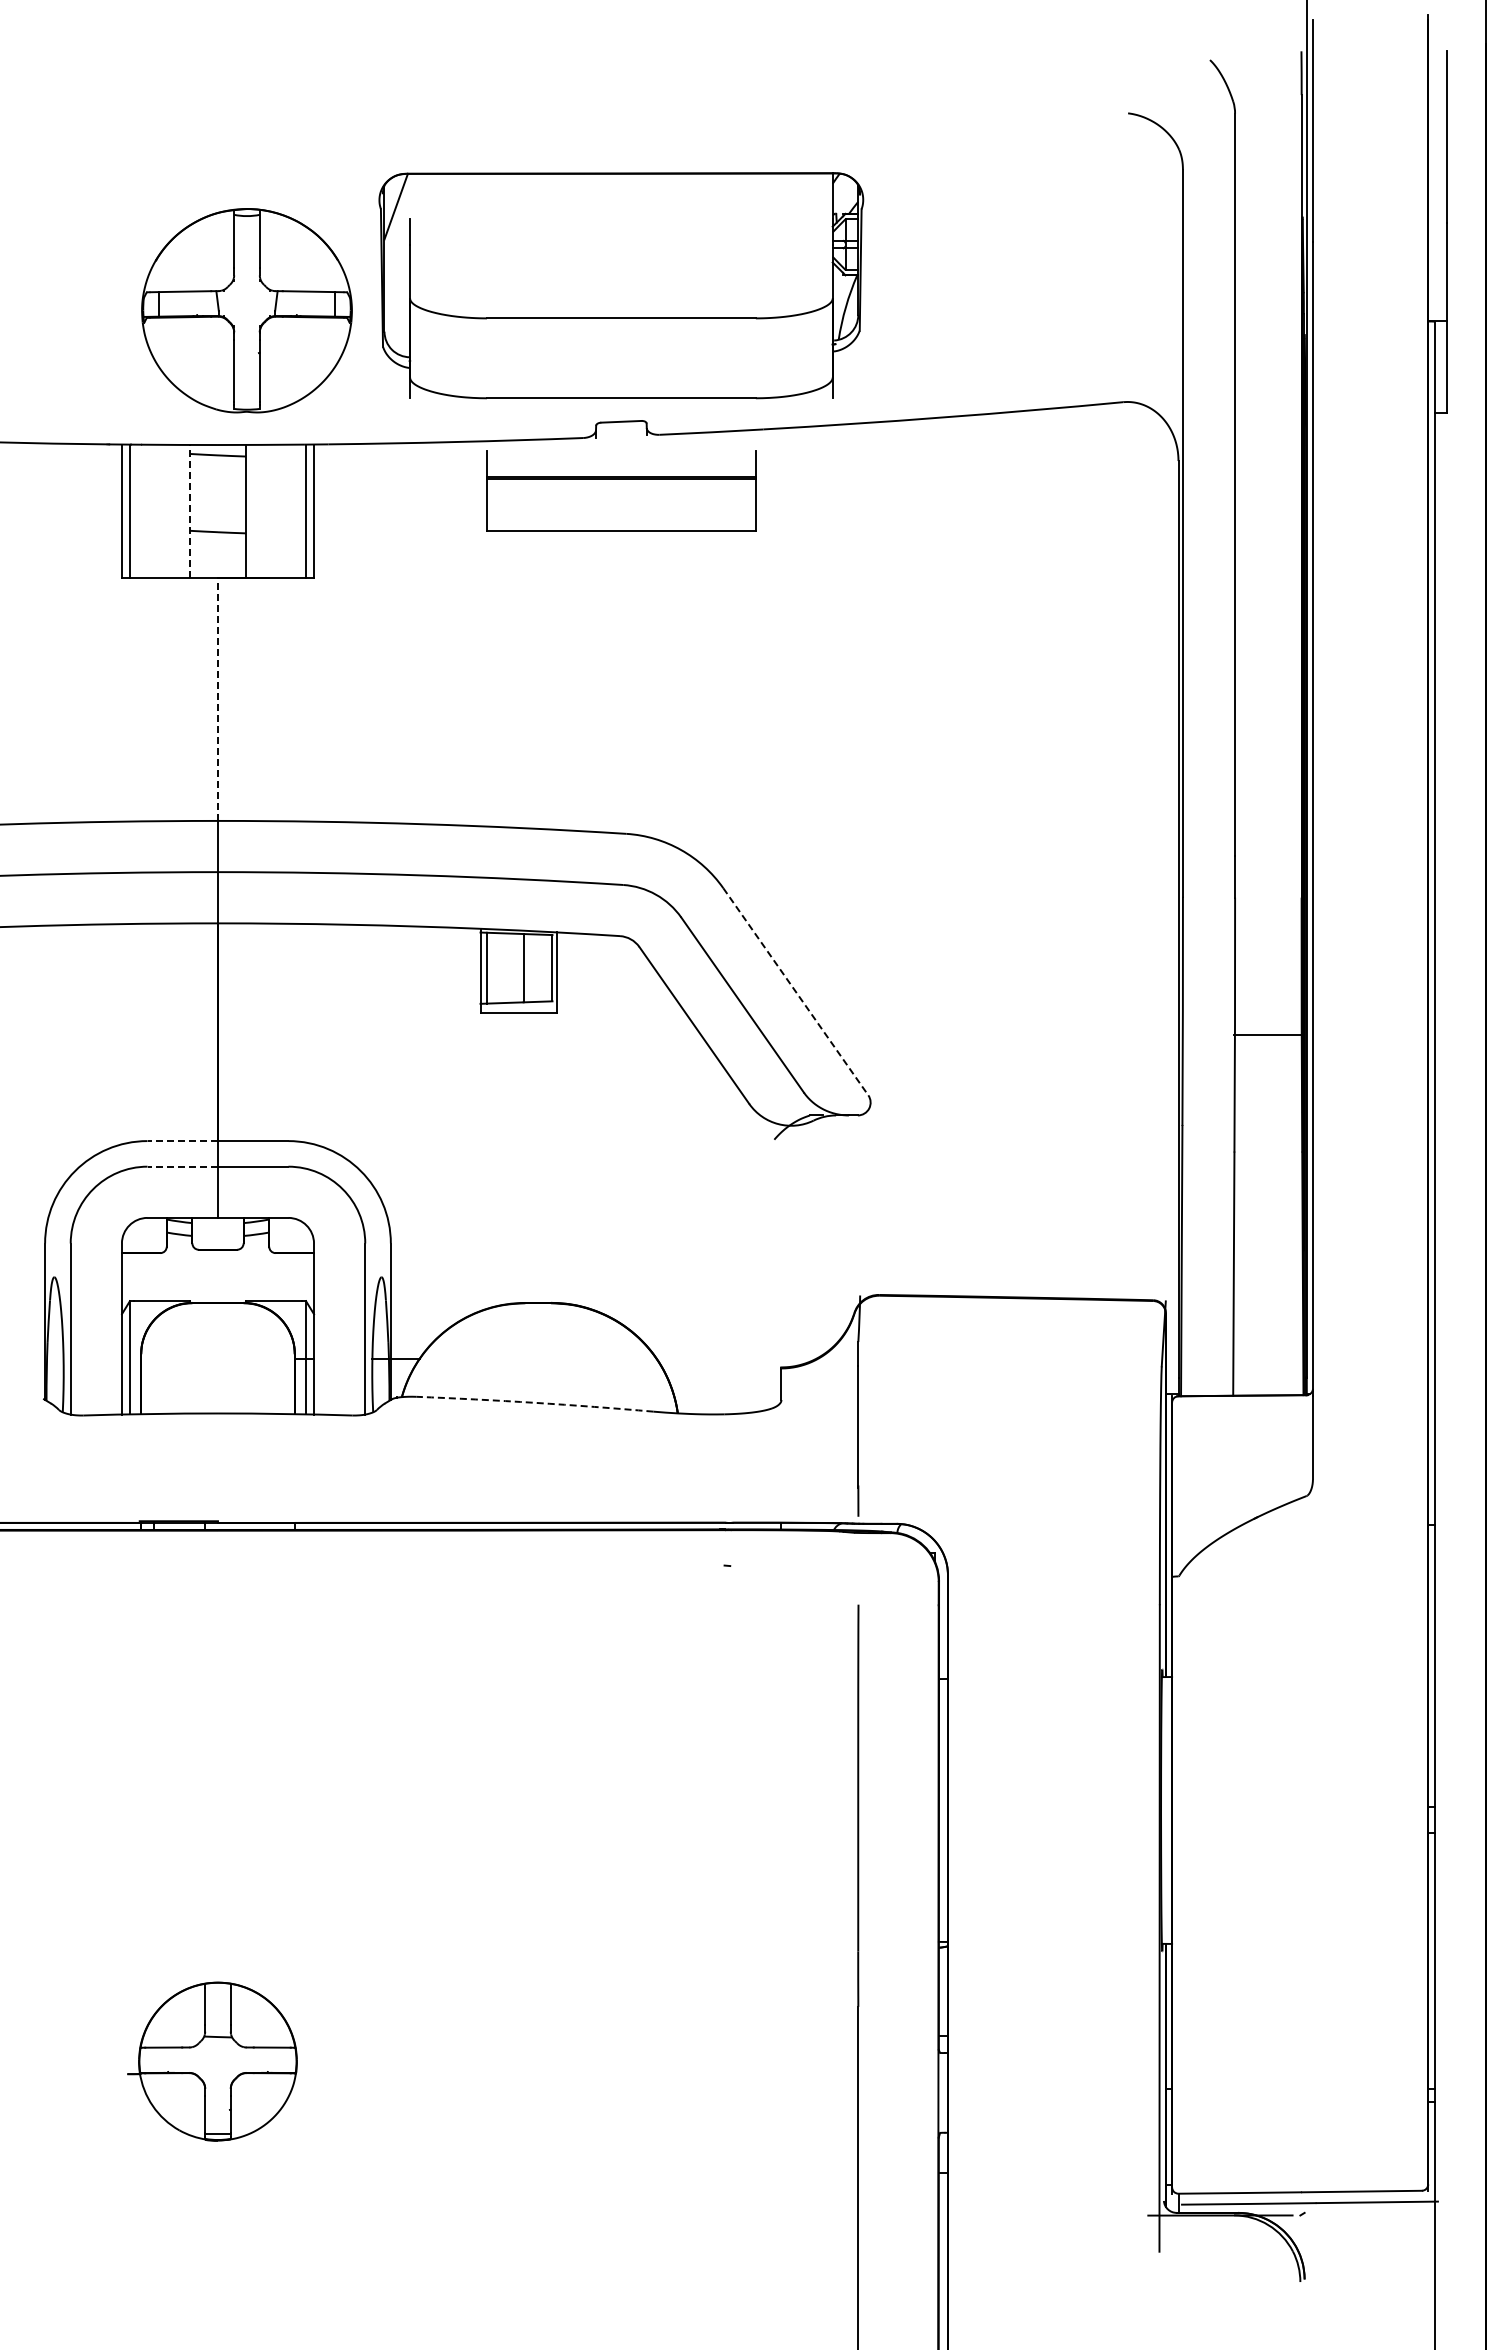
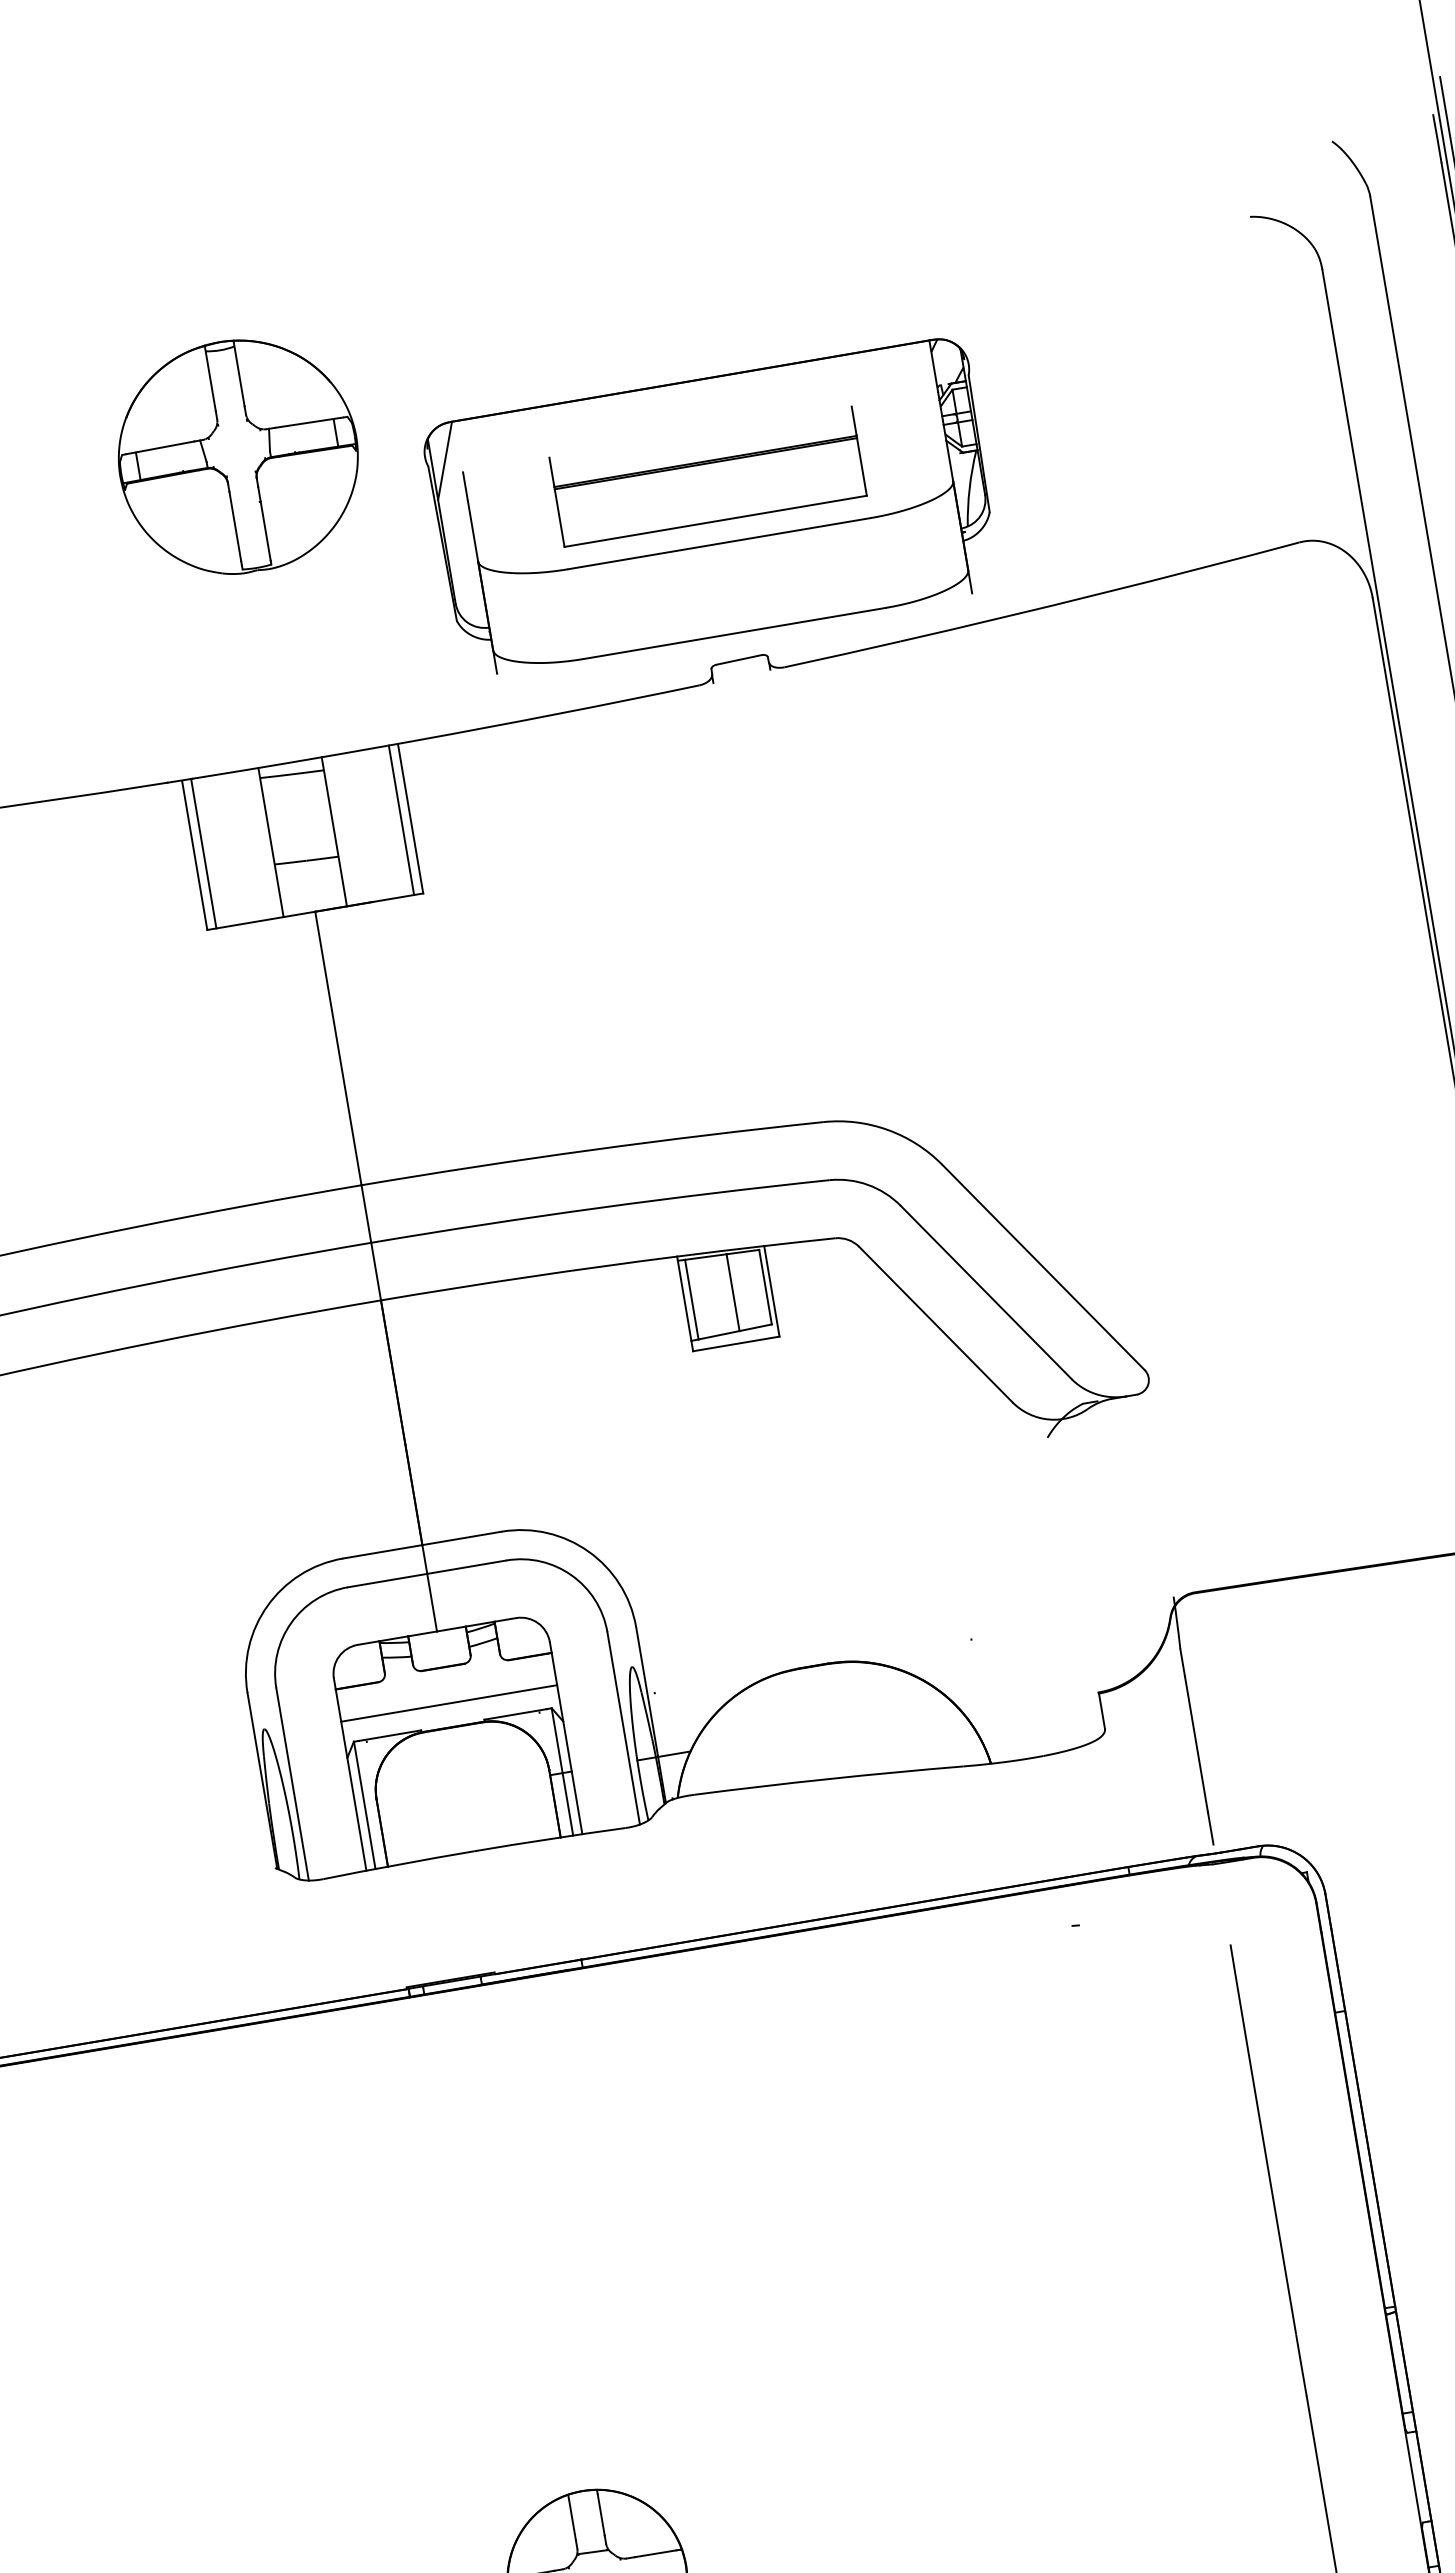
part: (246, 310) -> (237, 456), moved
part: (621, 490) -> (708, 476), moved
line: (189, 510) -> (270, 841), dashed -> solid
line: (217, 699) -> (337, 1048), dashed -> solid
line: (796, 992) -> (1044, 1268), dashed -> solid
line: (182, 1141) -> (382, 1552), dashed -> solid
line: (182, 1166) -> (387, 1580), dashed -> solid
line: (217, 1281) -> (448, 1703), added
arc: (535, 1402) -> (828, 1778), dashed -> solid

